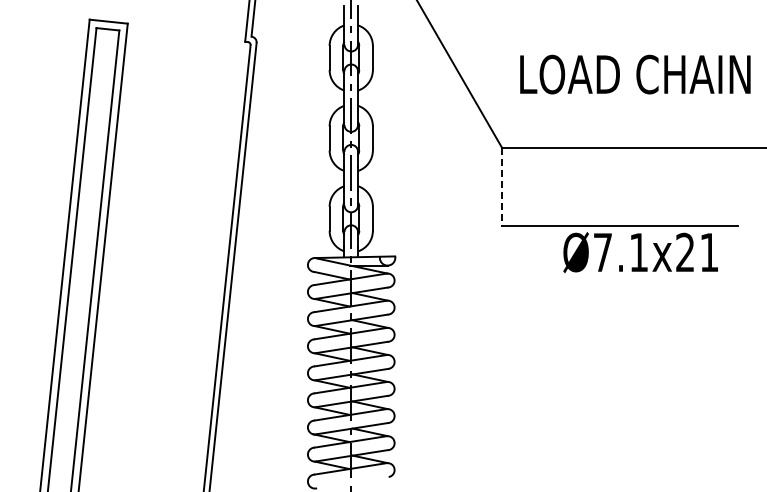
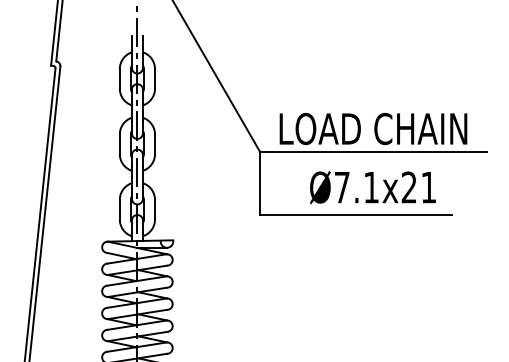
text: (635, 74) -> (373, 128), moved
line: (501, 187) -> (259, 184), dashed -> solid
text: (640, 252) -> (372, 187), moved

